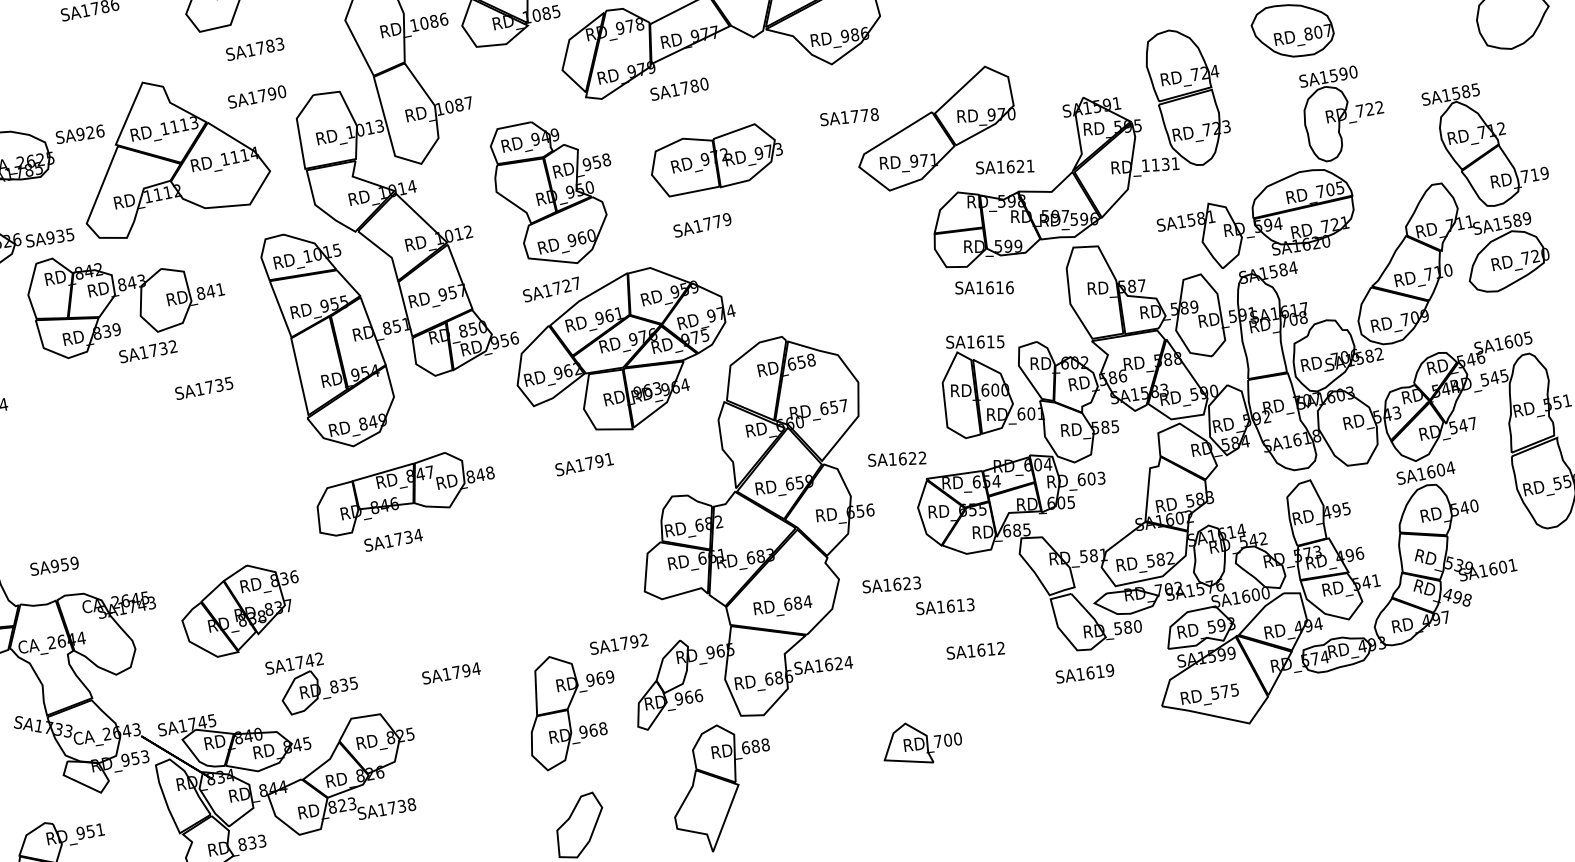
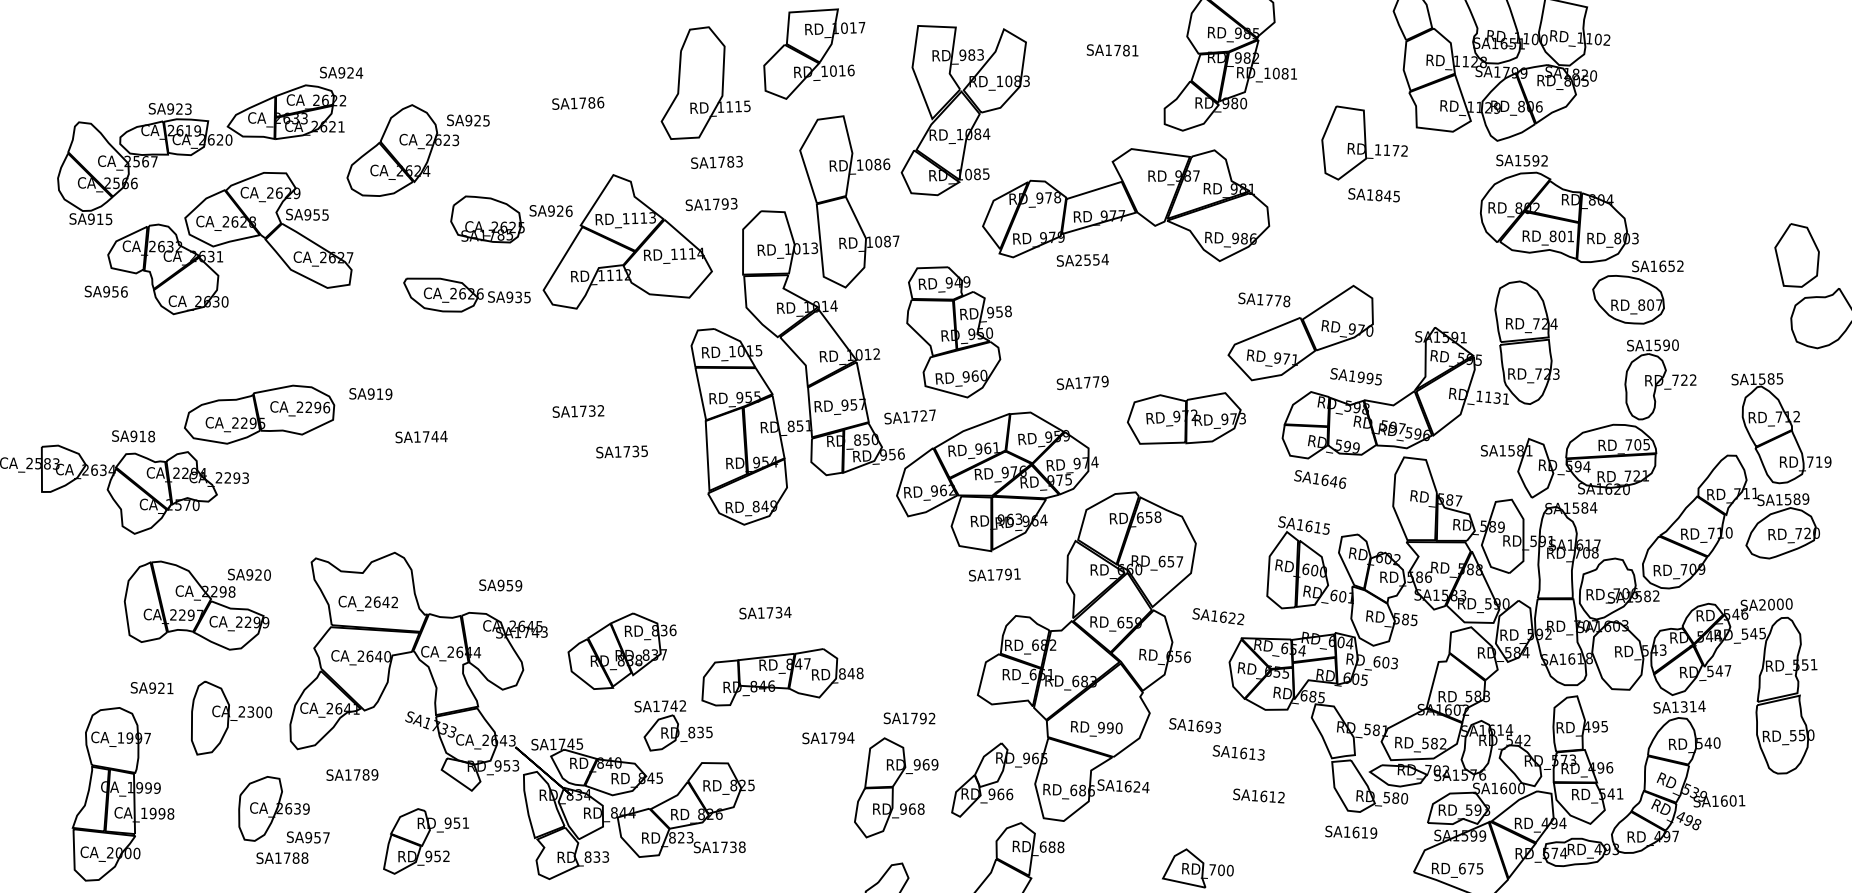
text: (689, 86) -> (1091, 259), SA1780 -> SA2554
text: (281, 91) -> (733, 203), SA1790 -> SA1793
text: (849, 116) -> (1264, 299), moved
part: (716, 159) -> (1186, 418), moved
text: (1020, 166) -> (1369, 378), SA1621 -> SA1995
text: (999, 287) -> (1333, 481), SA1616 -> SA1646
text: (551, 289) -> (909, 416), moved
part: (126, 297) -> (567, 360), removed
text: (1513, 341) -> (1775, 604), SA1605 -> SA2000
text: (584, 464) -> (994, 574), moved
text: (1435, 470) -> (1688, 706), SA1604 -> SA1314
part: (404, 492) -> (782, 677), moved
text: (54, 566) -> (500, 585), moved
text: (906, 583) -> (1208, 726), SA1623 -> SA1693
text: (798, 603) -> (1110, 728), RD_684 -> RD_990
text: (619, 644) -> (909, 718), moved
text: (451, 673) -> (828, 738), moved
text: (1215, 693) -> (1462, 868), RD_575 -> RD_675

